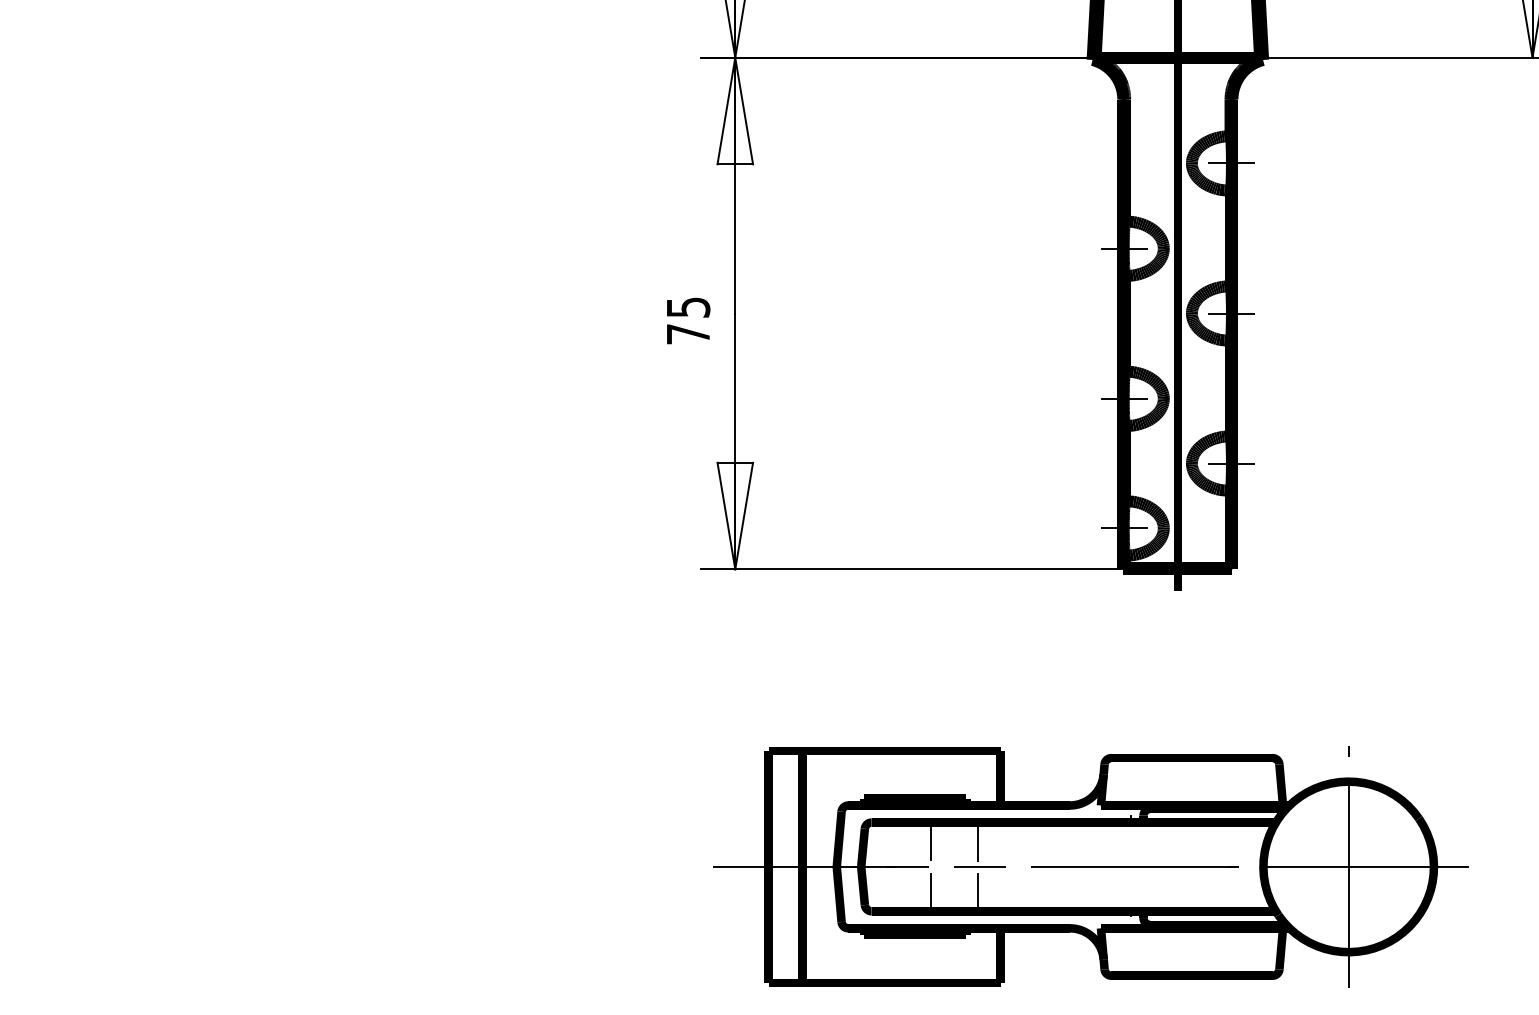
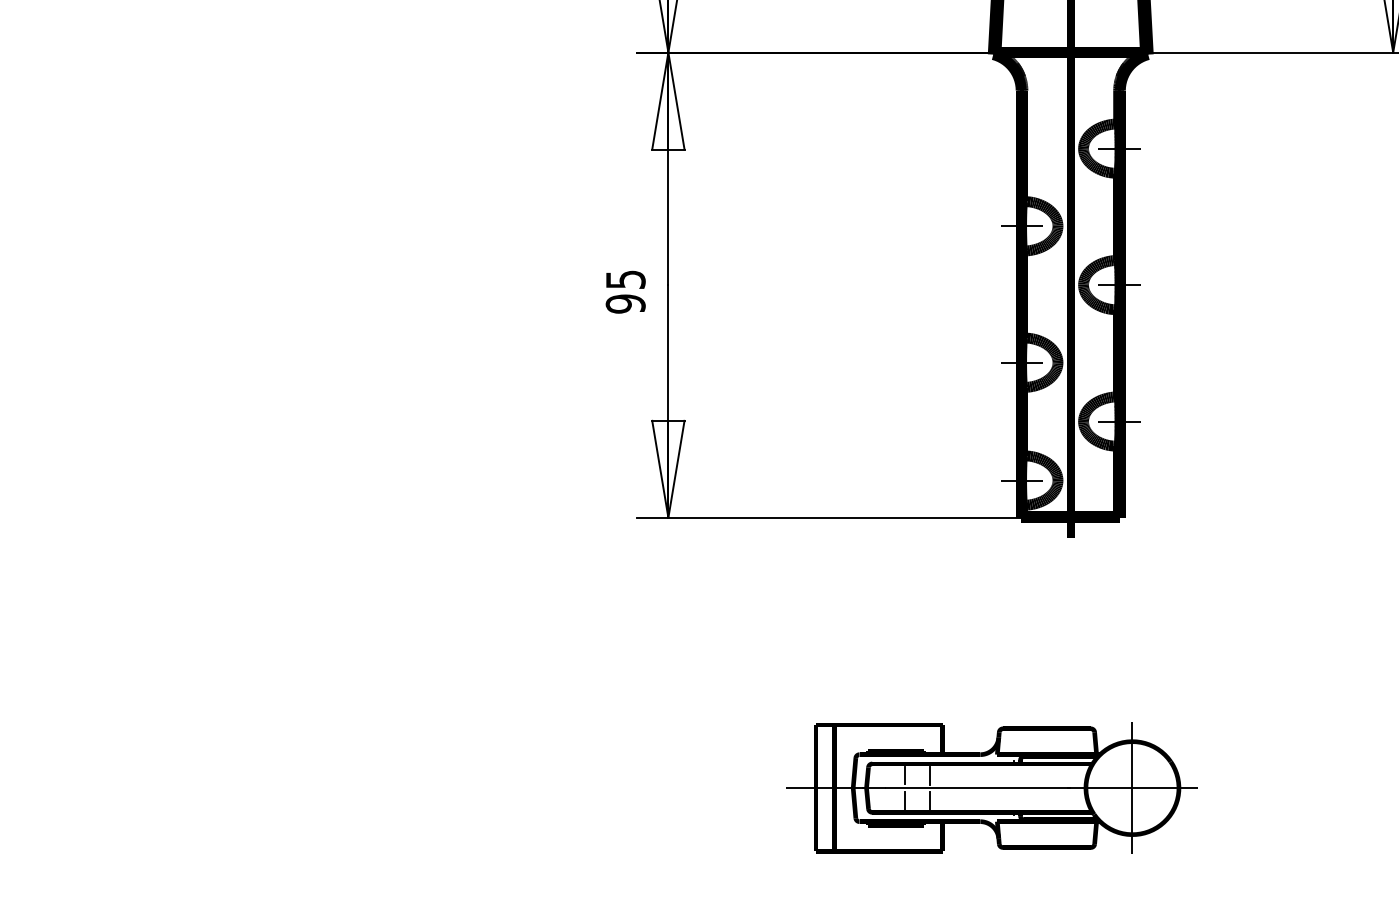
text: (688, 333) -> (625, 303), 75 -> 95
part: (1090, 866) -> (991, 787), size x0.6

